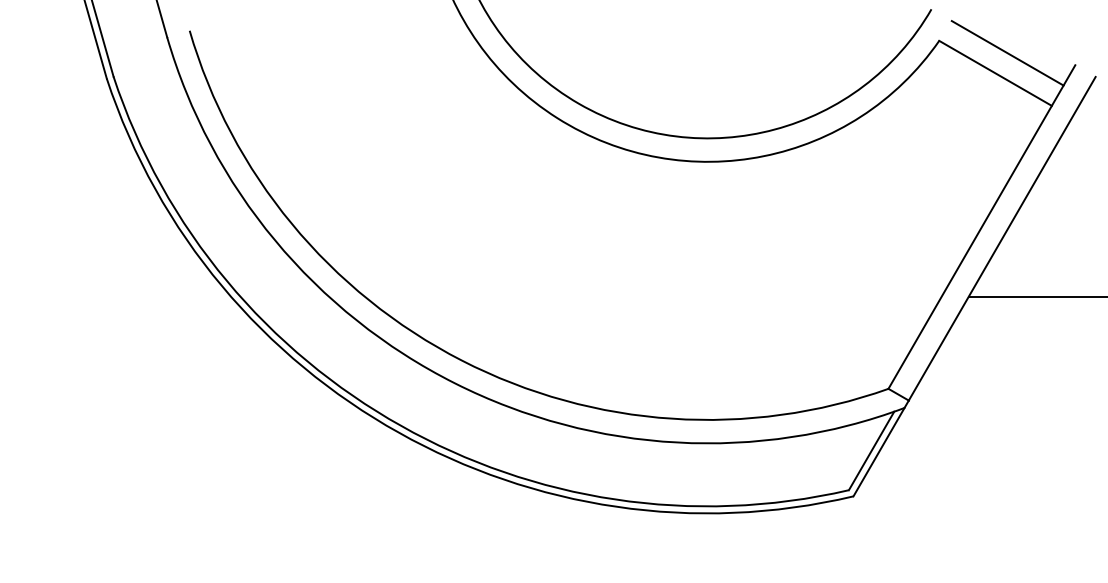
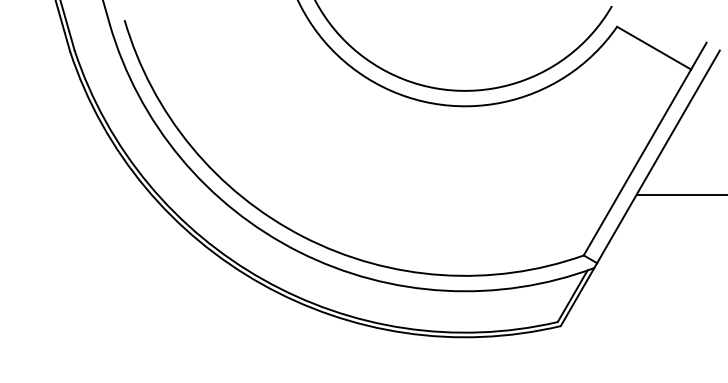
line: (1006, 52) -> (661, 34), removed

